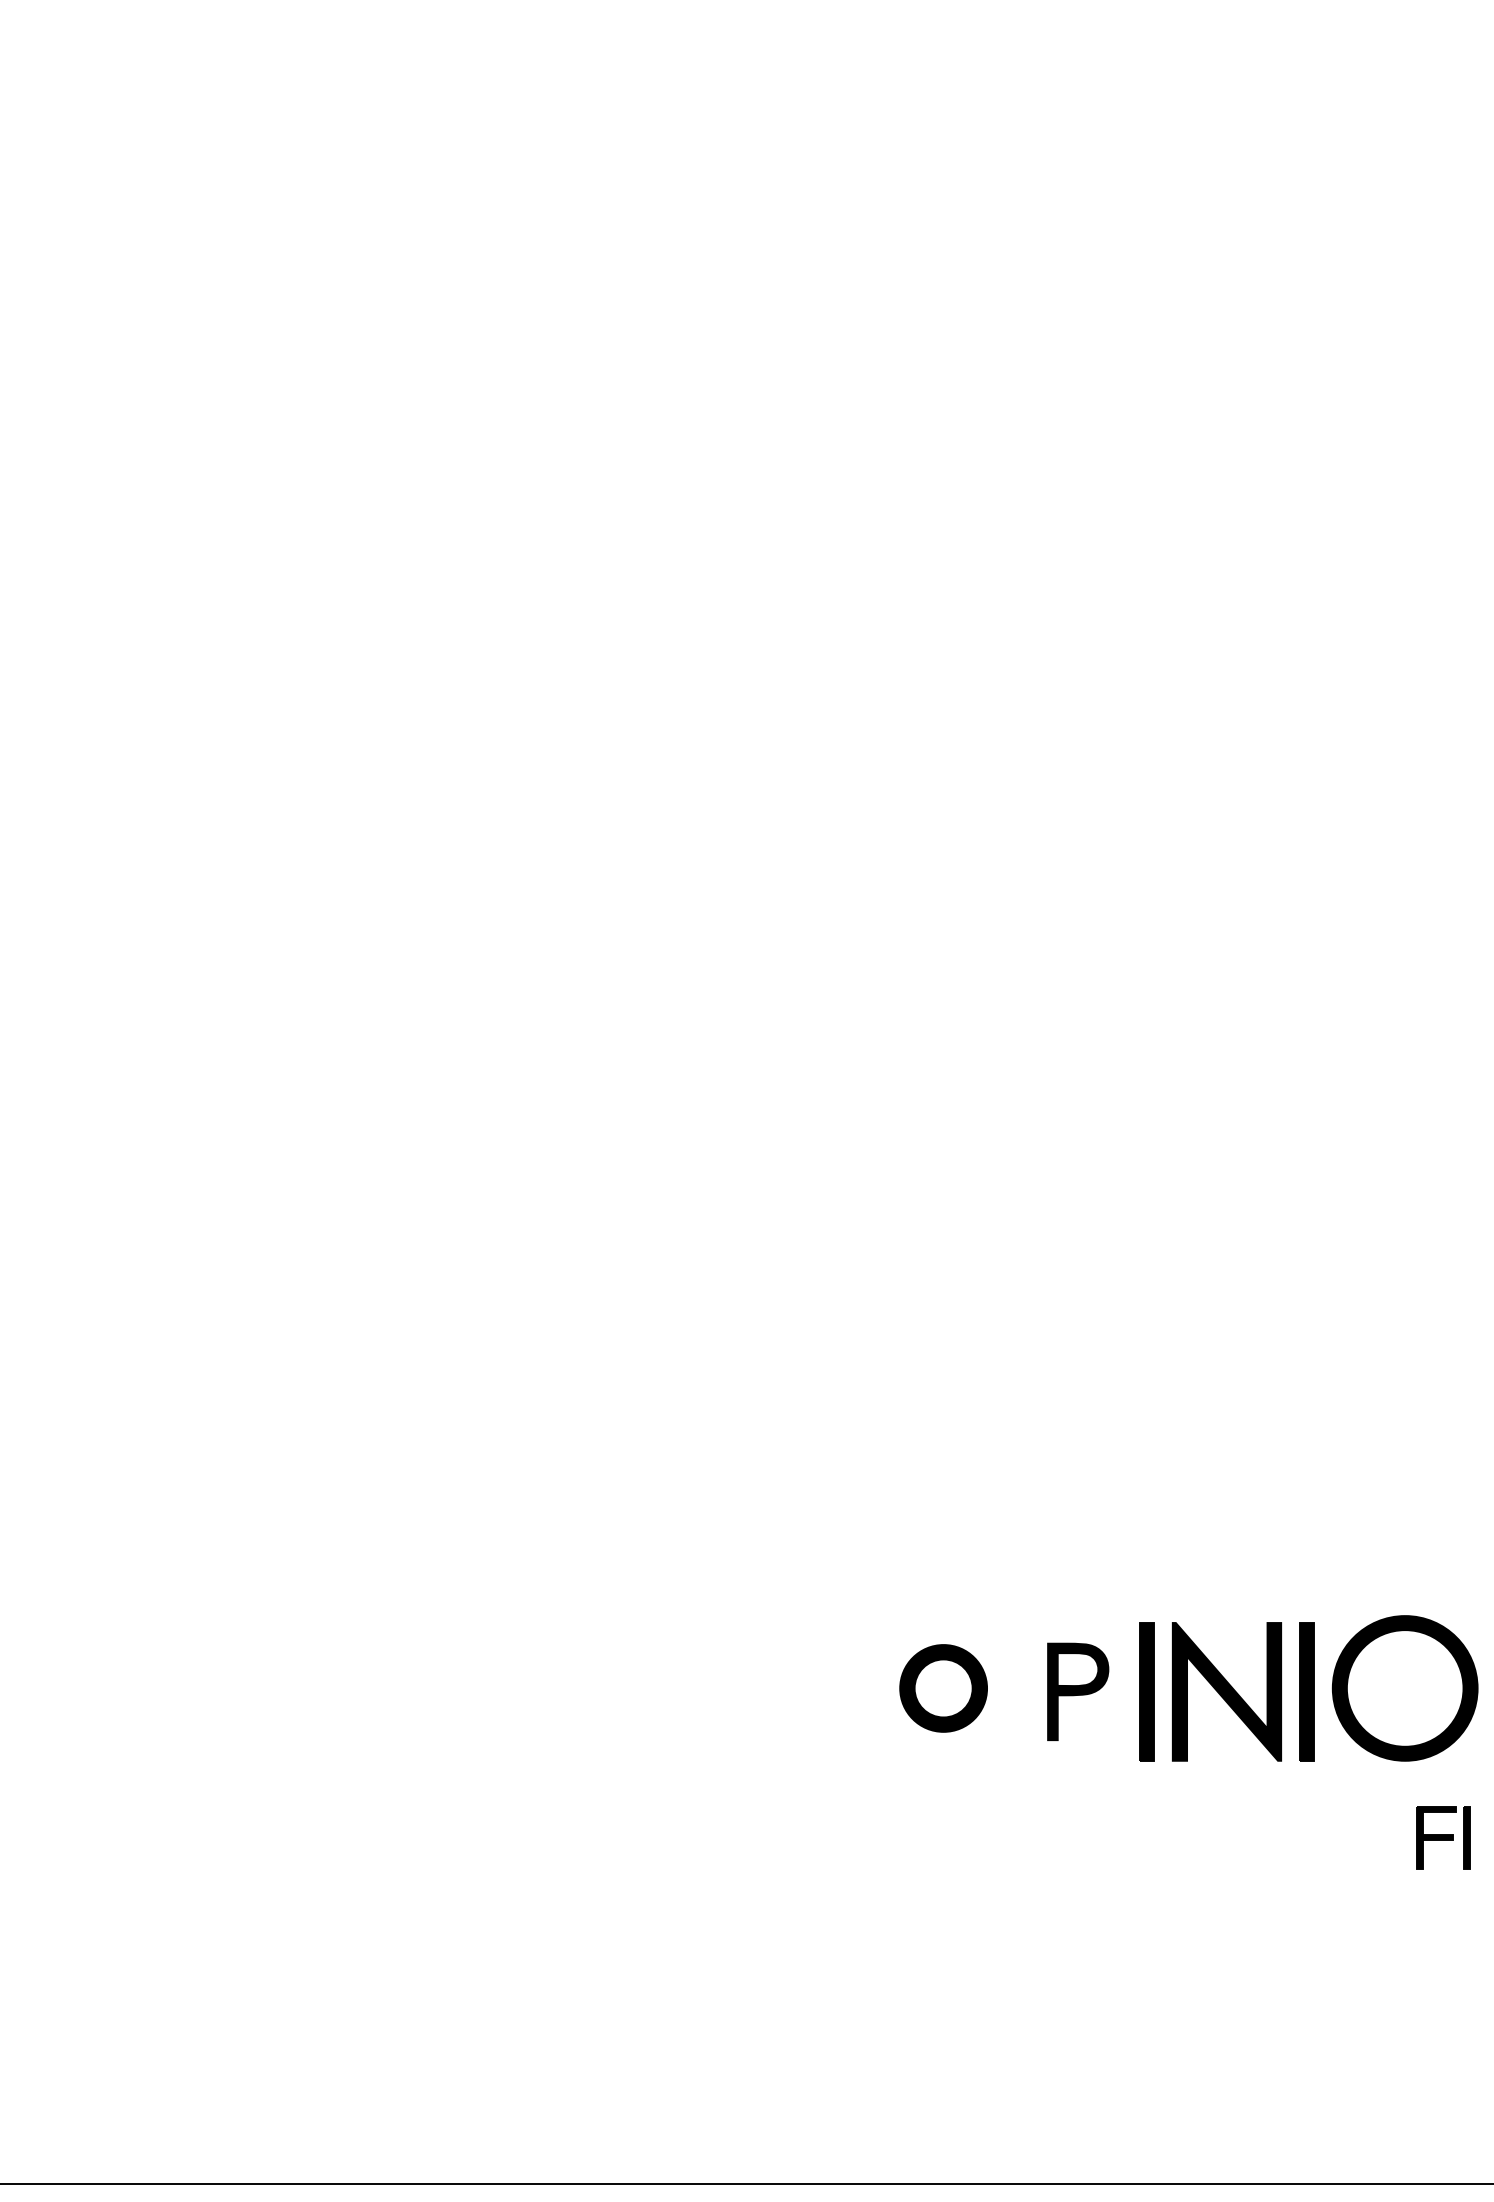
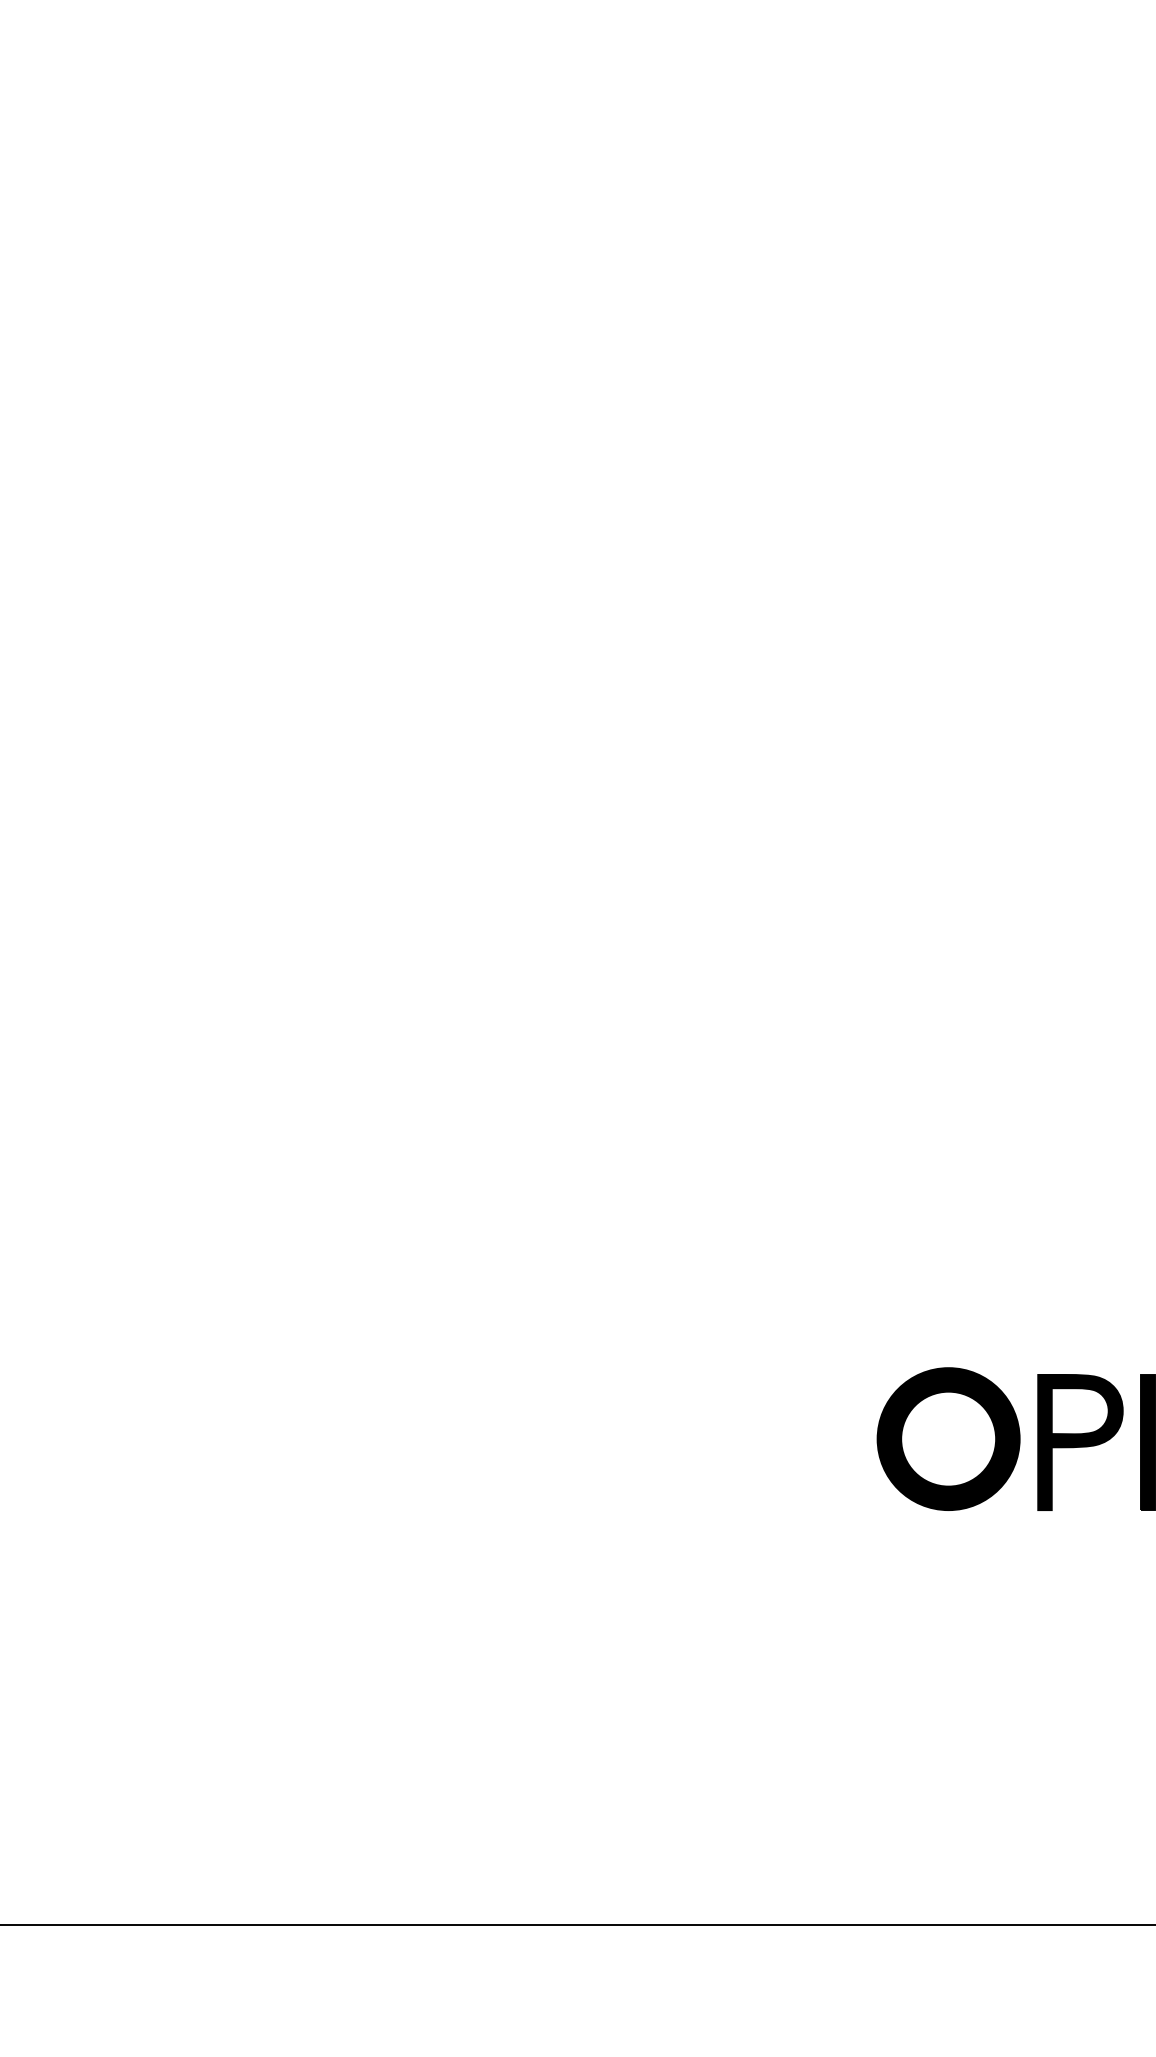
part: (943, 1688) -> (948, 1439), size x1.67
part: (1078, 1691) -> (1080, 1442), size x1.43

